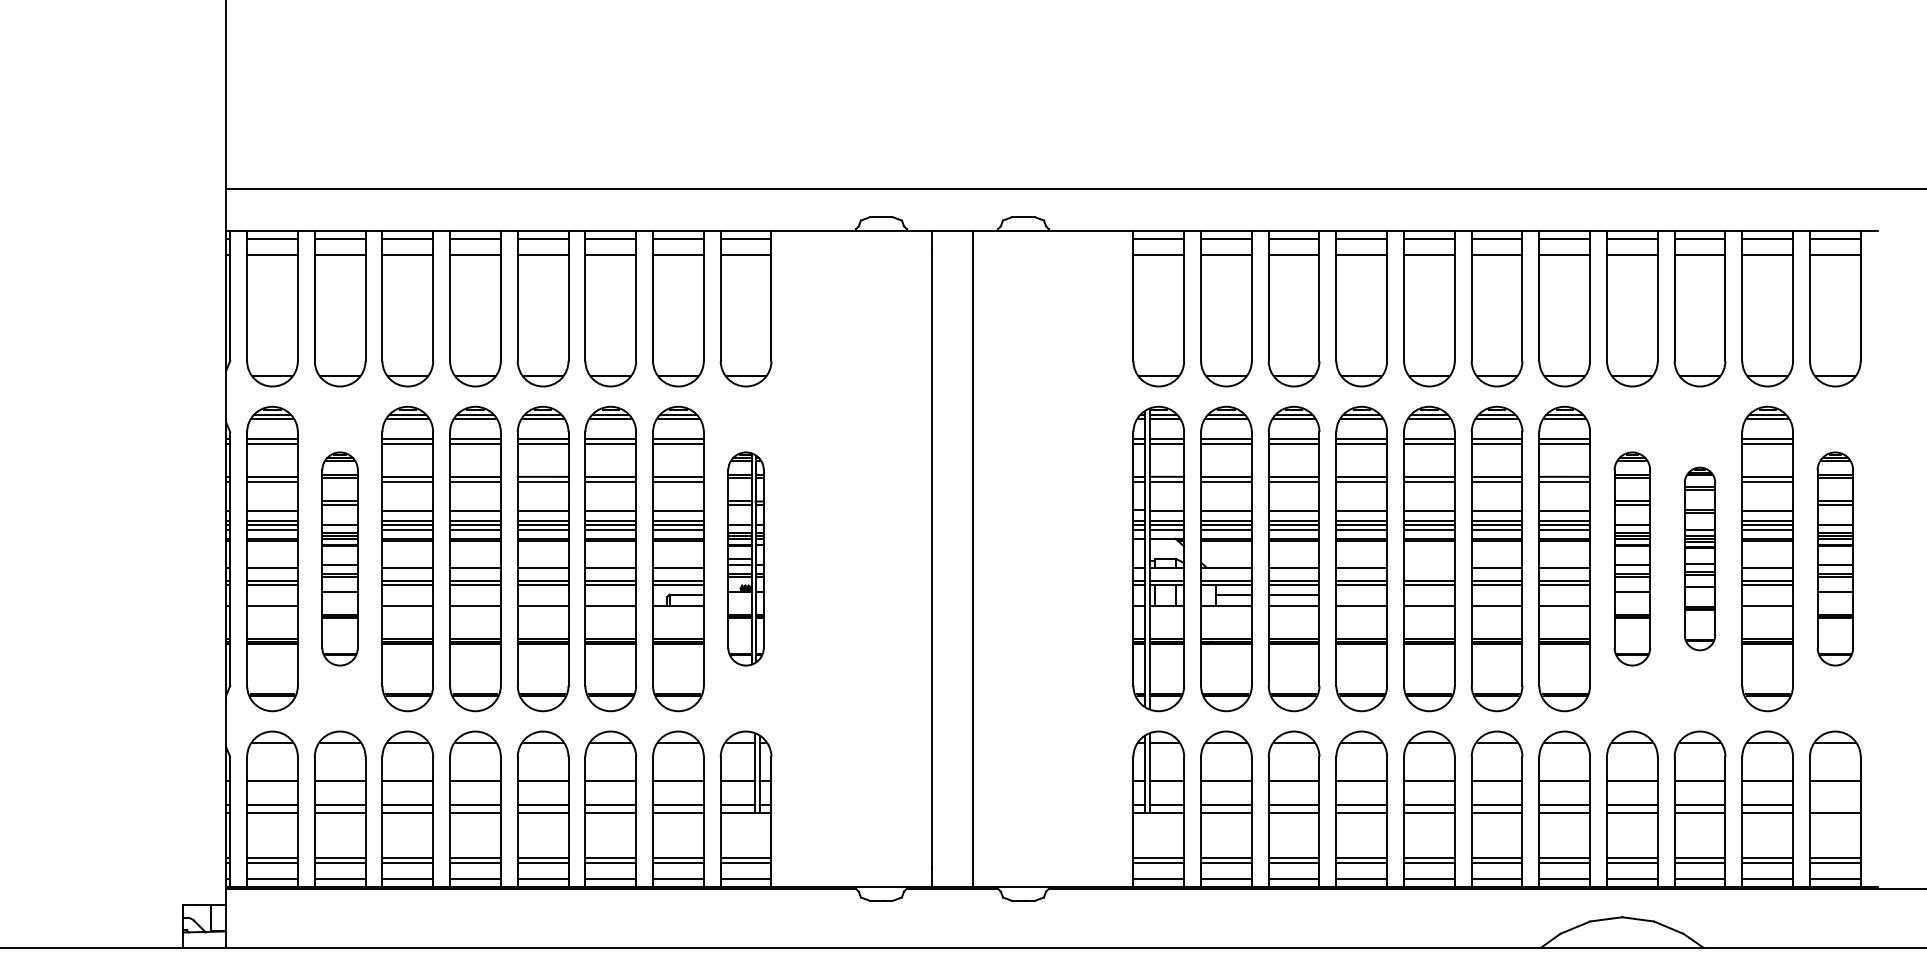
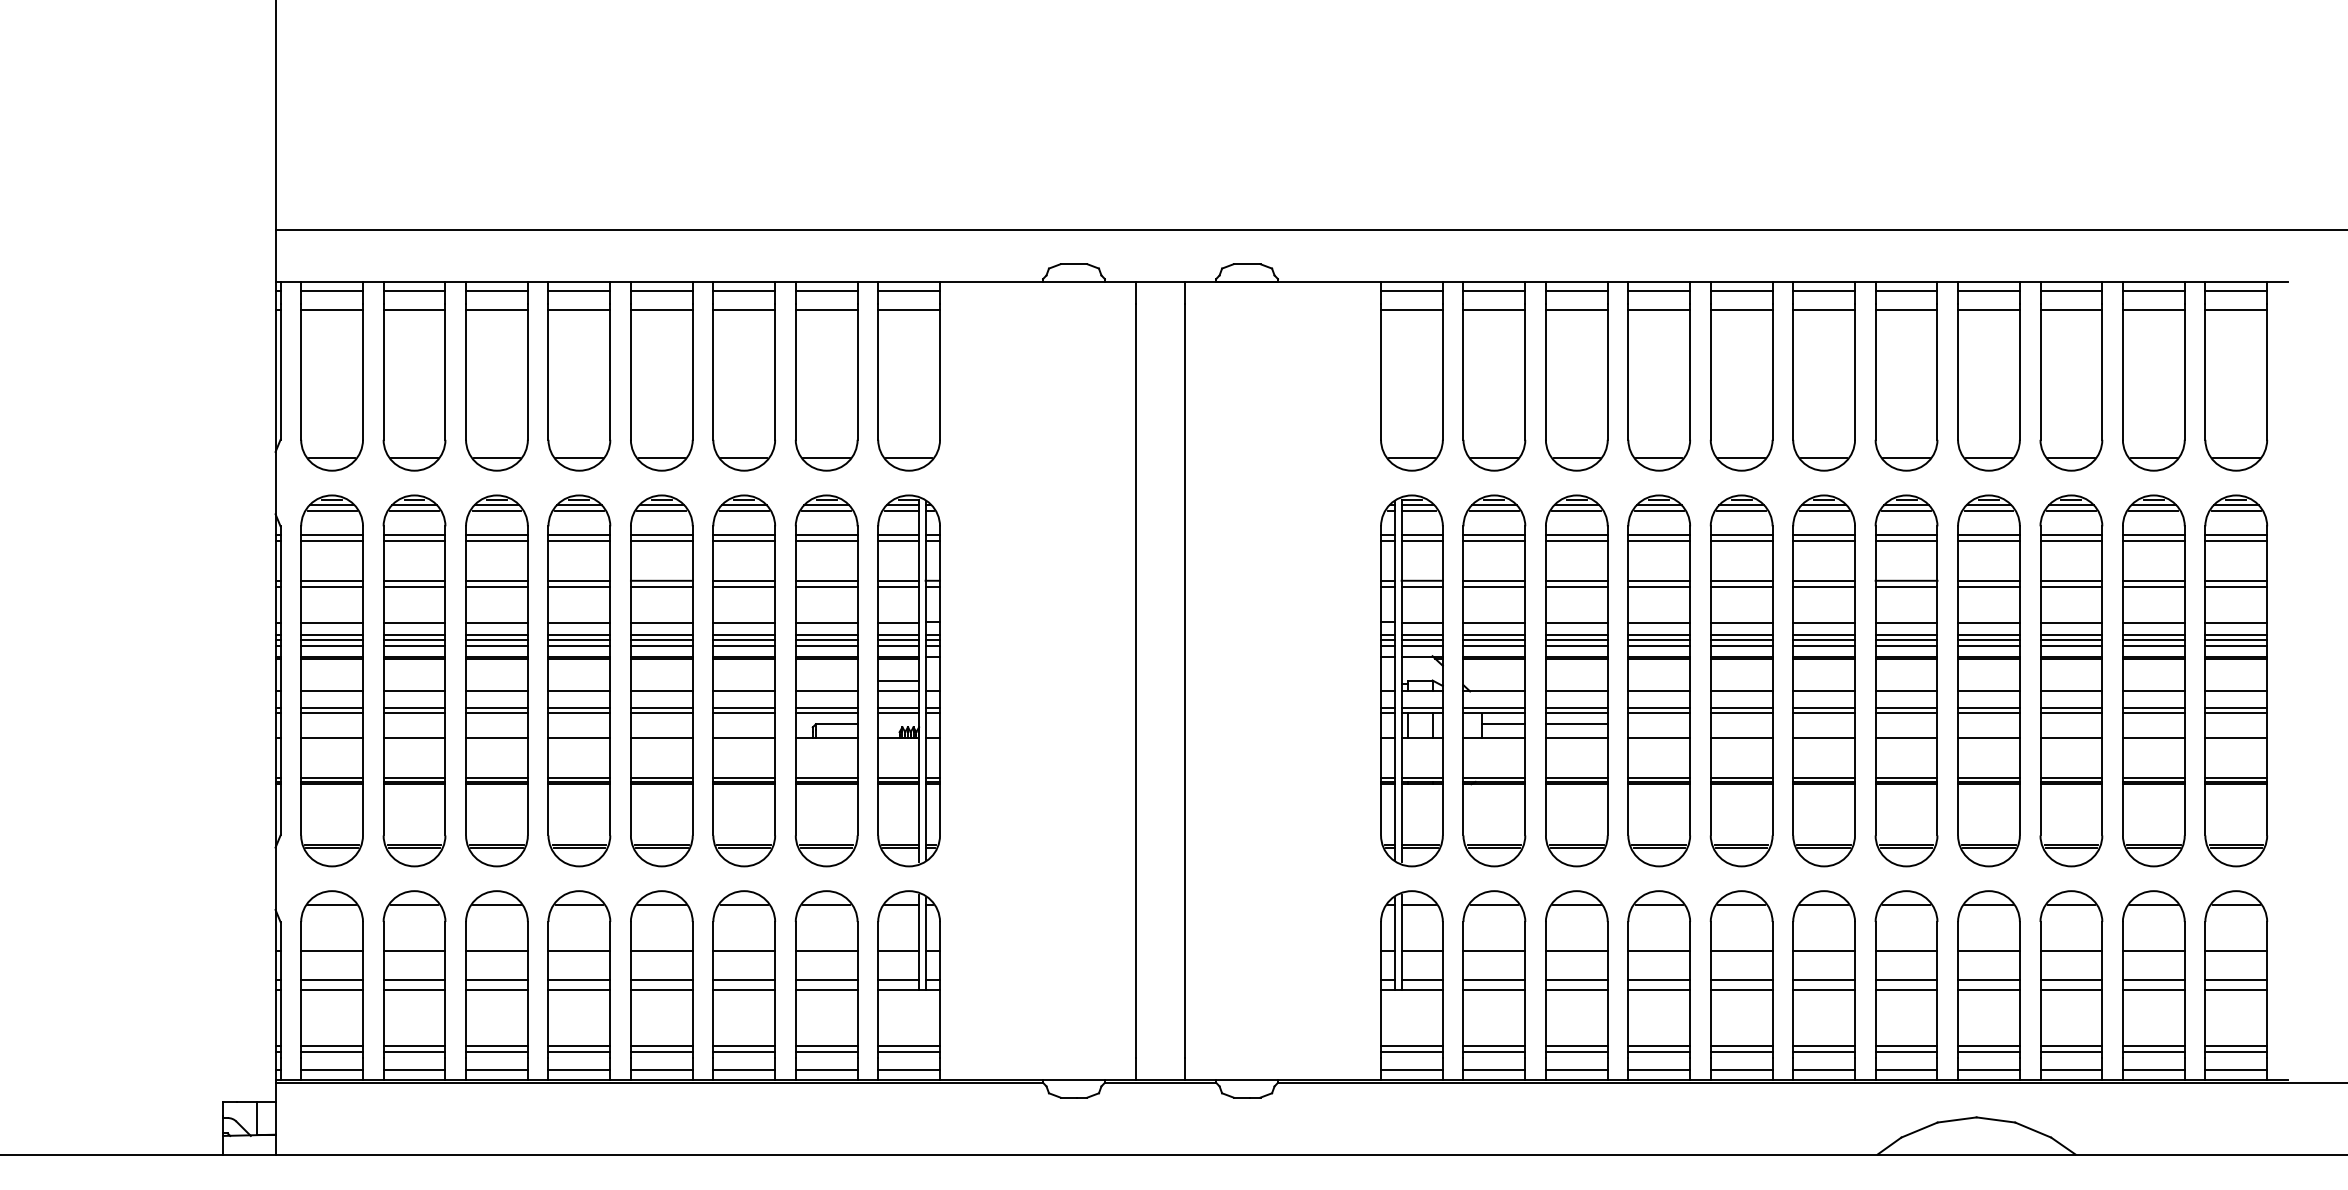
part: (339, 558) -> (413, 680), size x1.43
part: (745, 558) -> (908, 680), size x1.43
part: (1632, 558) -> (1989, 680), size x1.43
part: (1699, 558) -> (2070, 680), size x1.67
part: (1835, 558) -> (2236, 680), size x1.43
line: (1429, 567) -> (1741, 691), added
line: (1834, 804) -> (2235, 980), added

